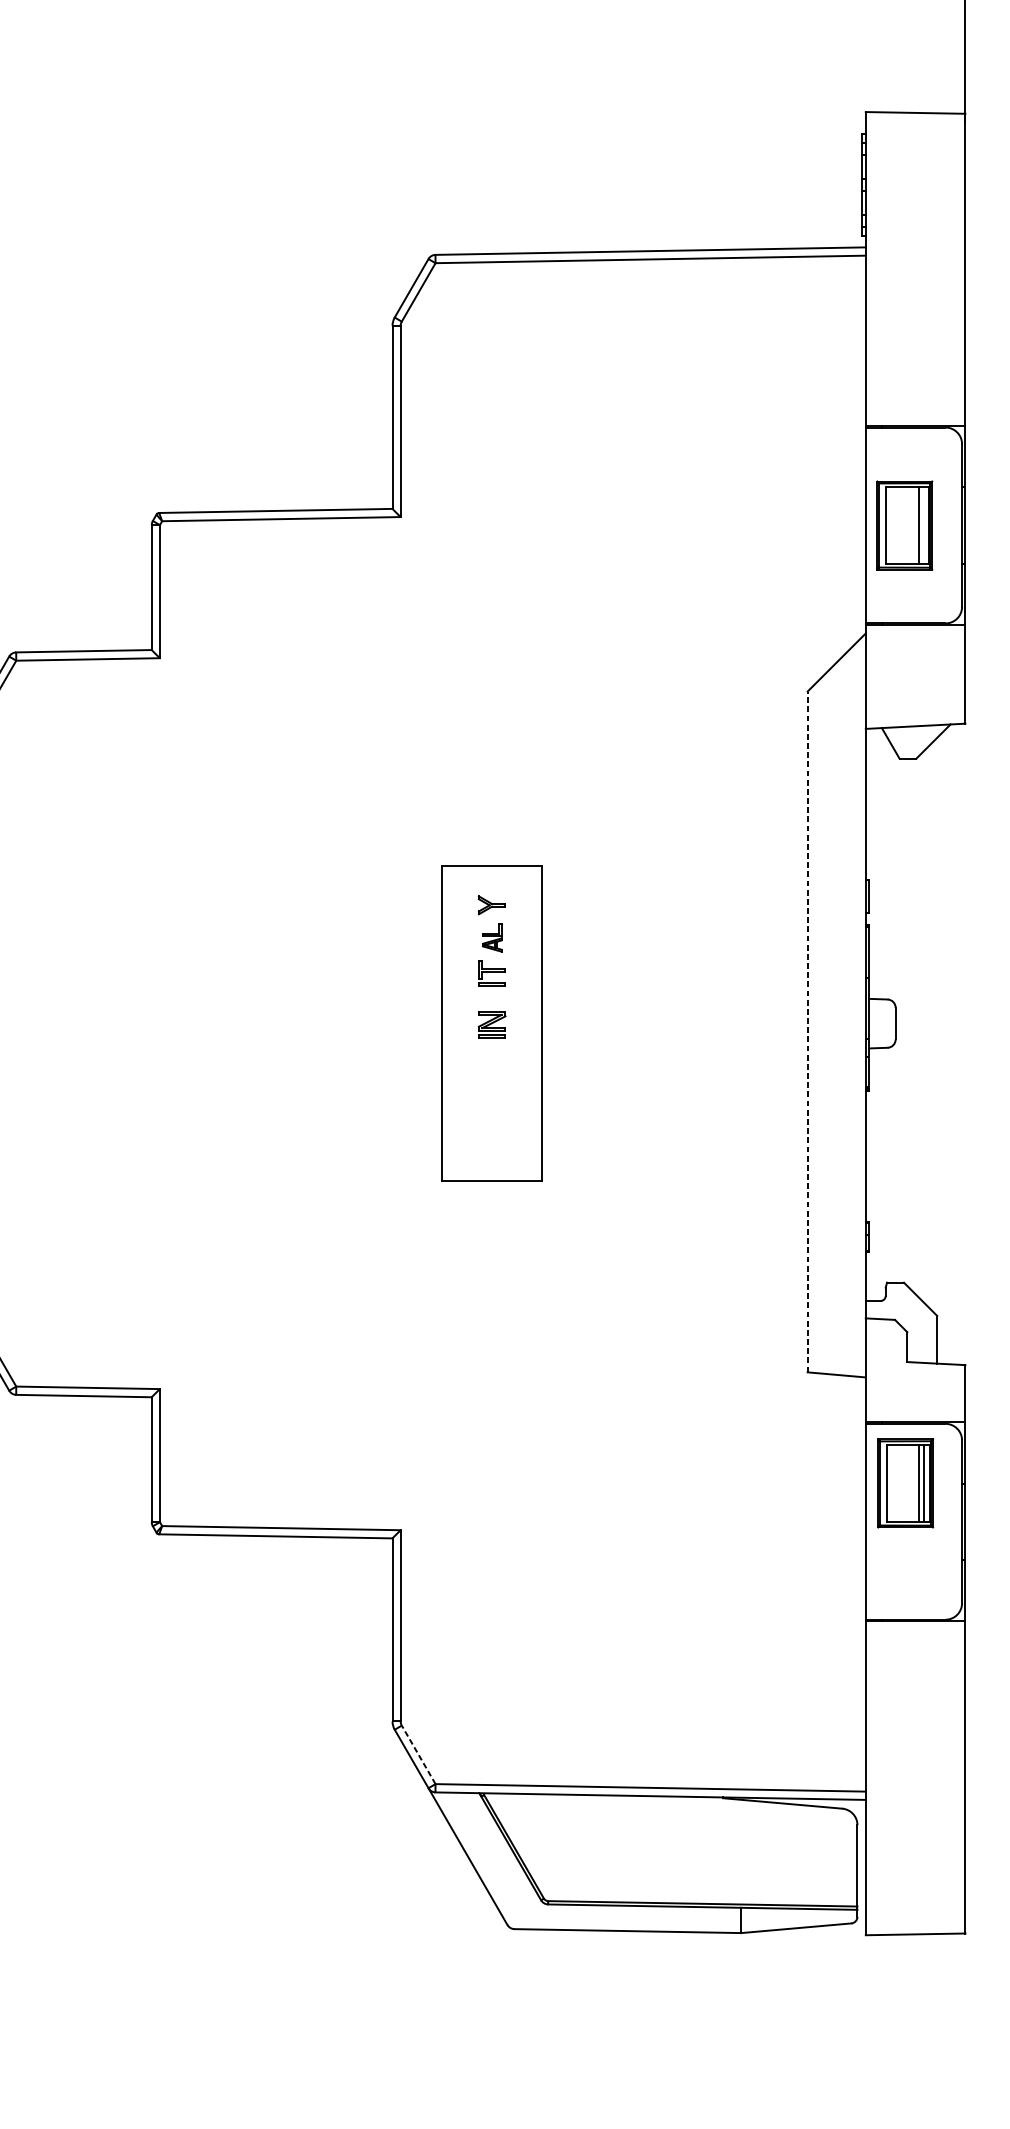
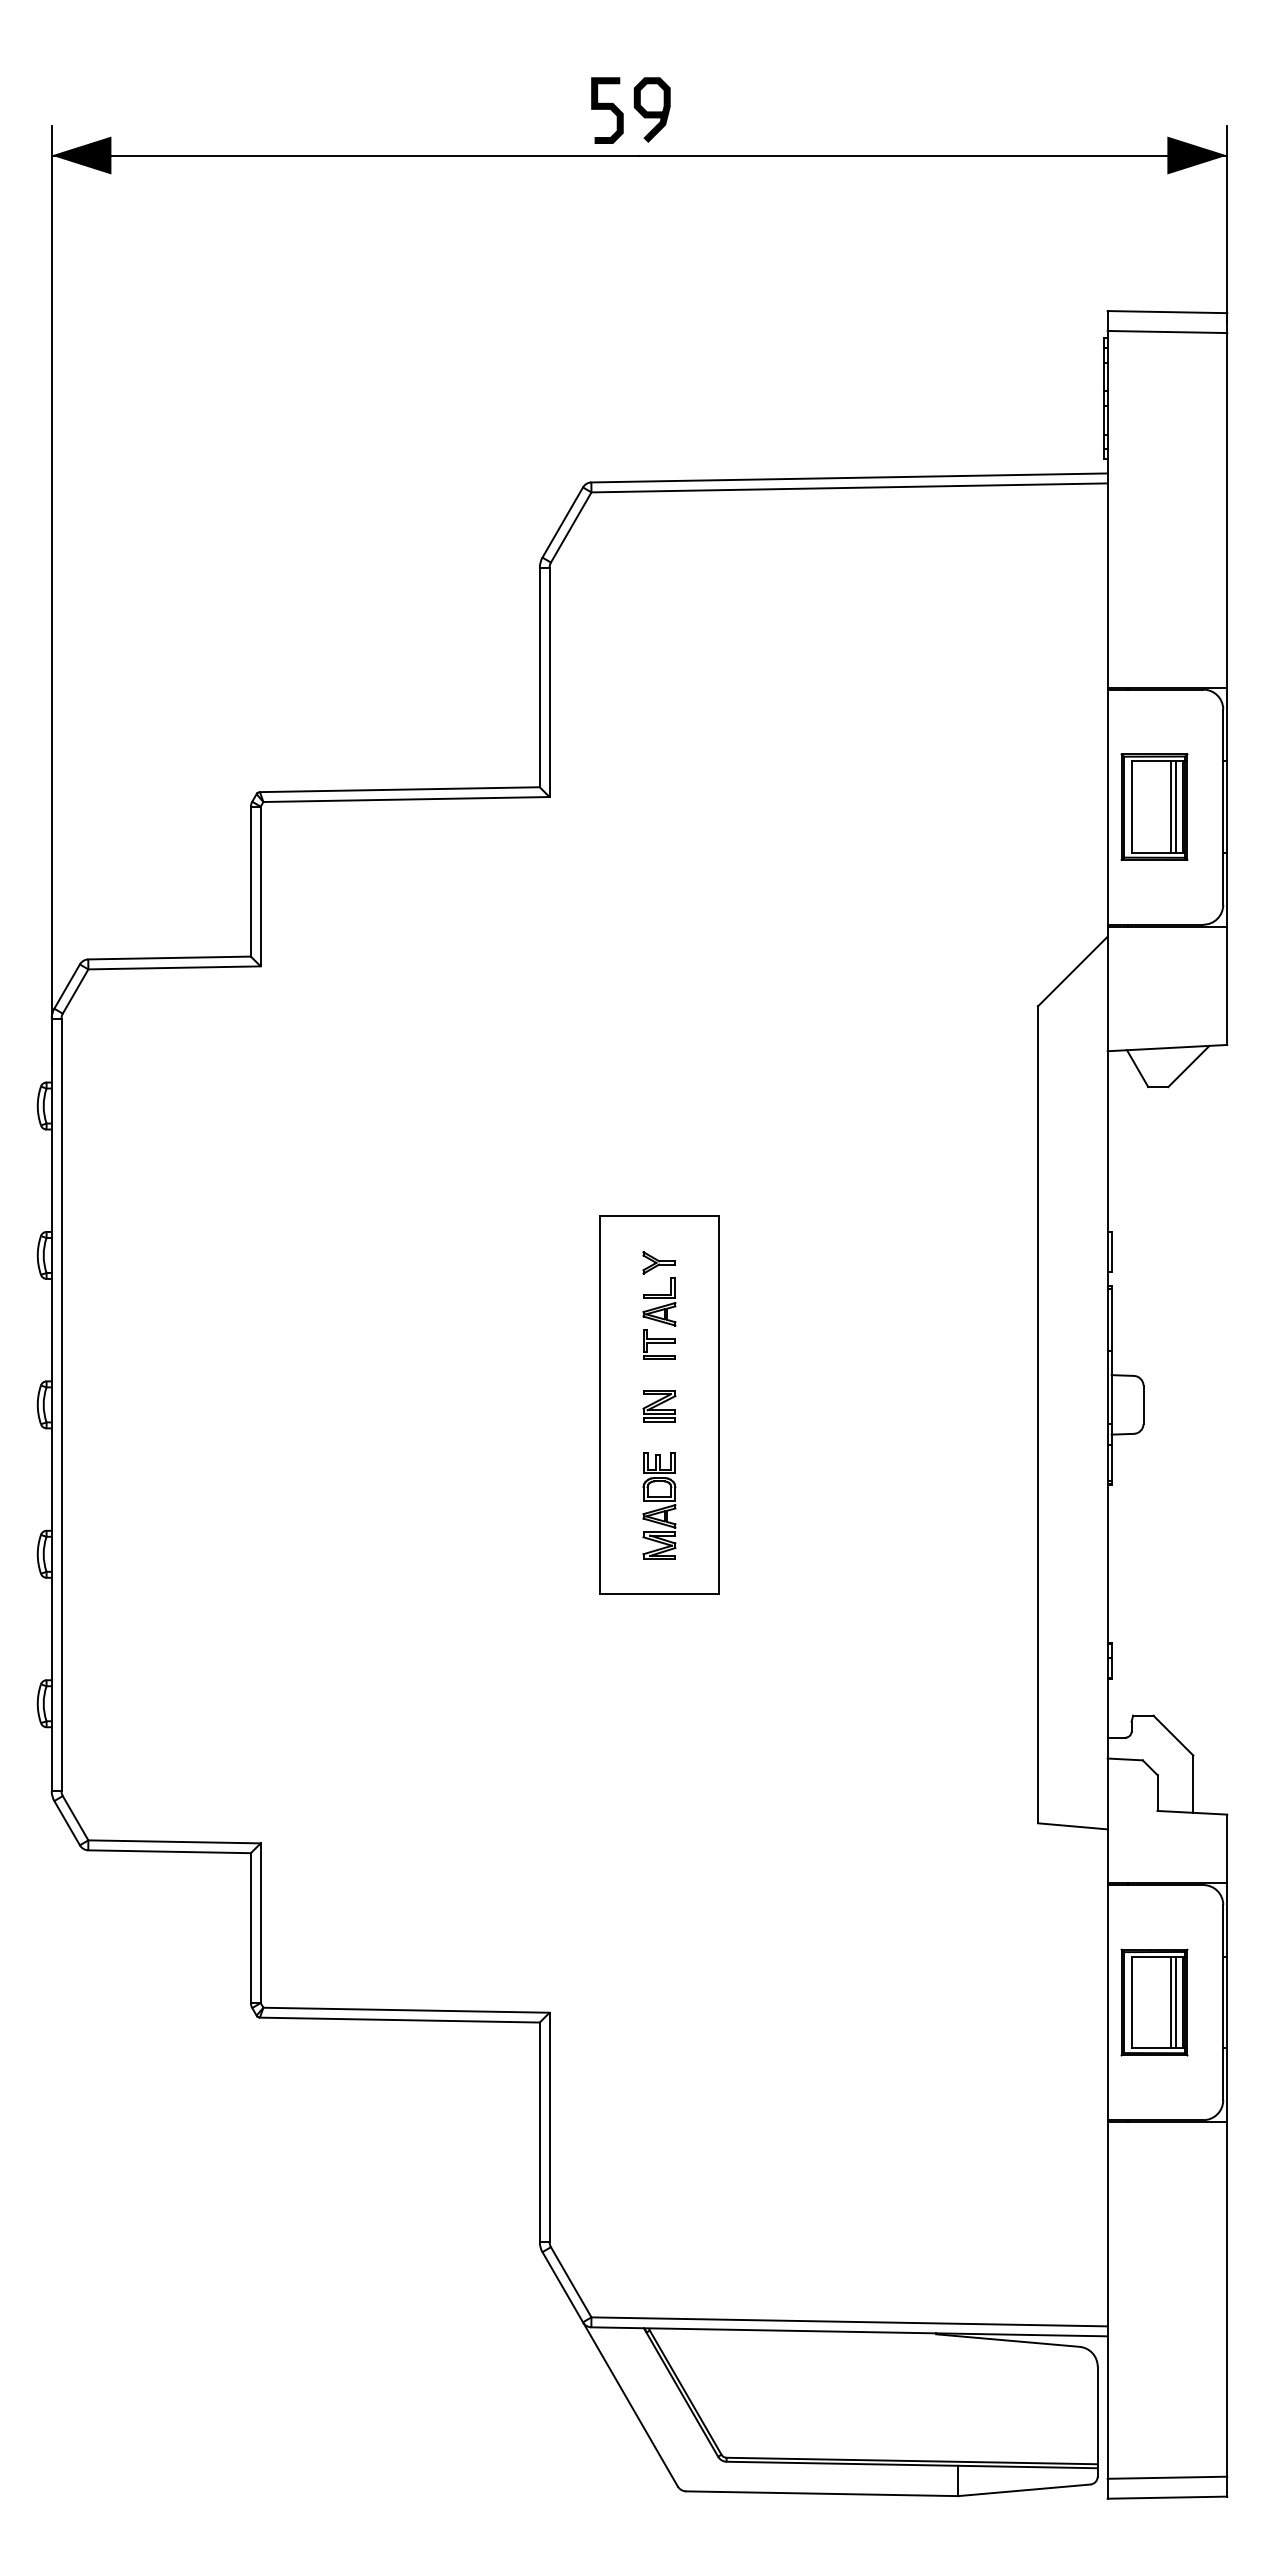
line: (915, 129) -> (1167, 331), added
line: (923, 525) -> (1176, 807), added
part: (492, 937) -> (659, 1301), size x1.43
line: (807, 1031) -> (1037, 1414), dashed -> solid
part: (492, 1107) -> (659, 1505), added
part: (905, 1483) -> (1154, 2002), moved
line: (418, 1755) -> (571, 2282), dashed -> solid
line: (915, 1917) -> (1167, 2477), added

